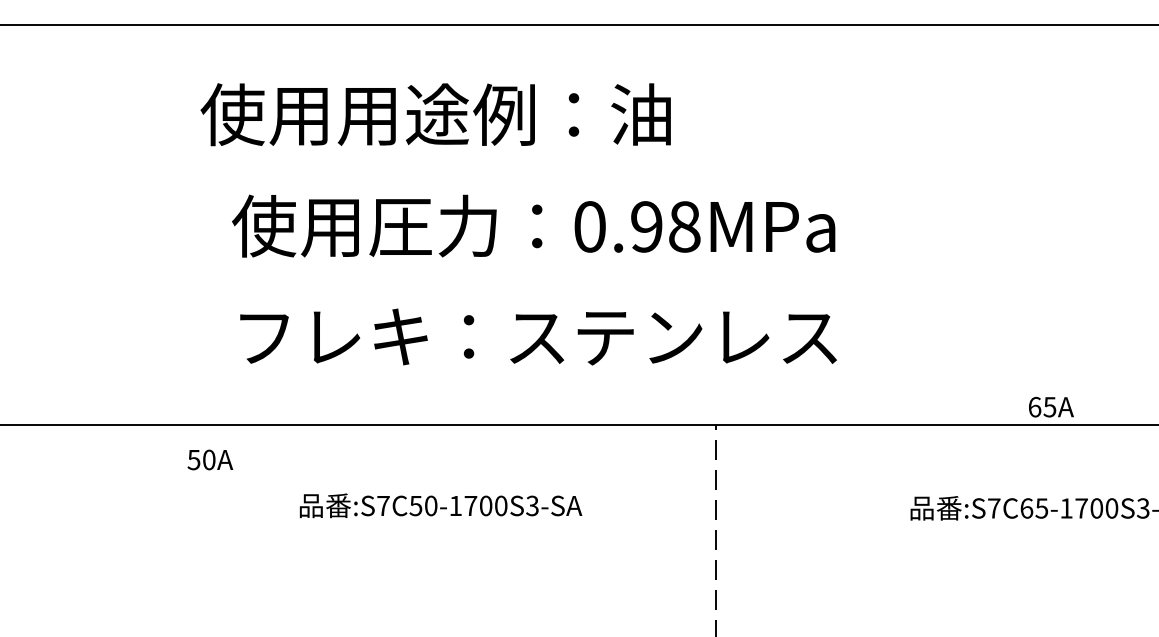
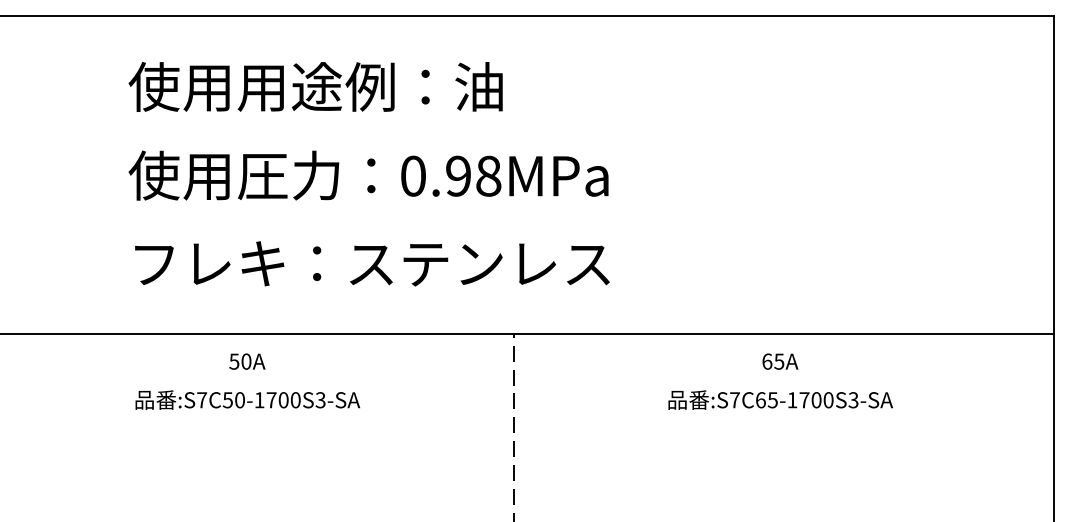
text: (435, 114) -> (315, 86), moved
text: (1051, 406) -> (780, 361), moved
text: (210, 459) -> (247, 361), moved
text: (440, 505) -> (247, 399), moved

